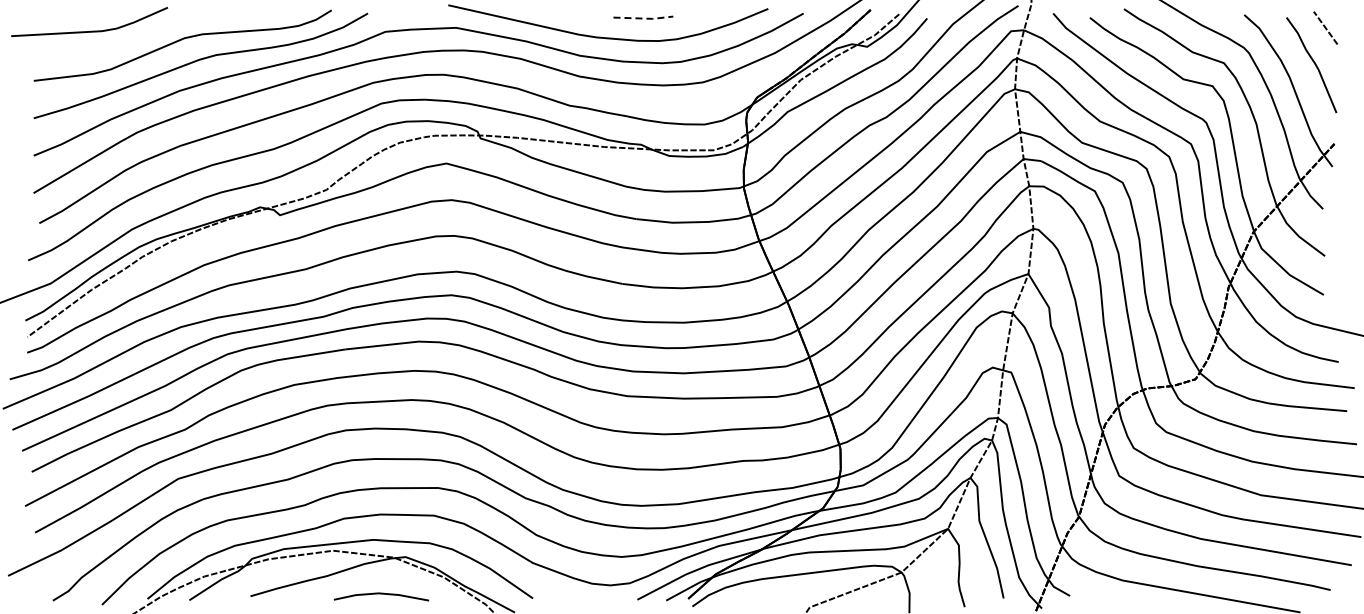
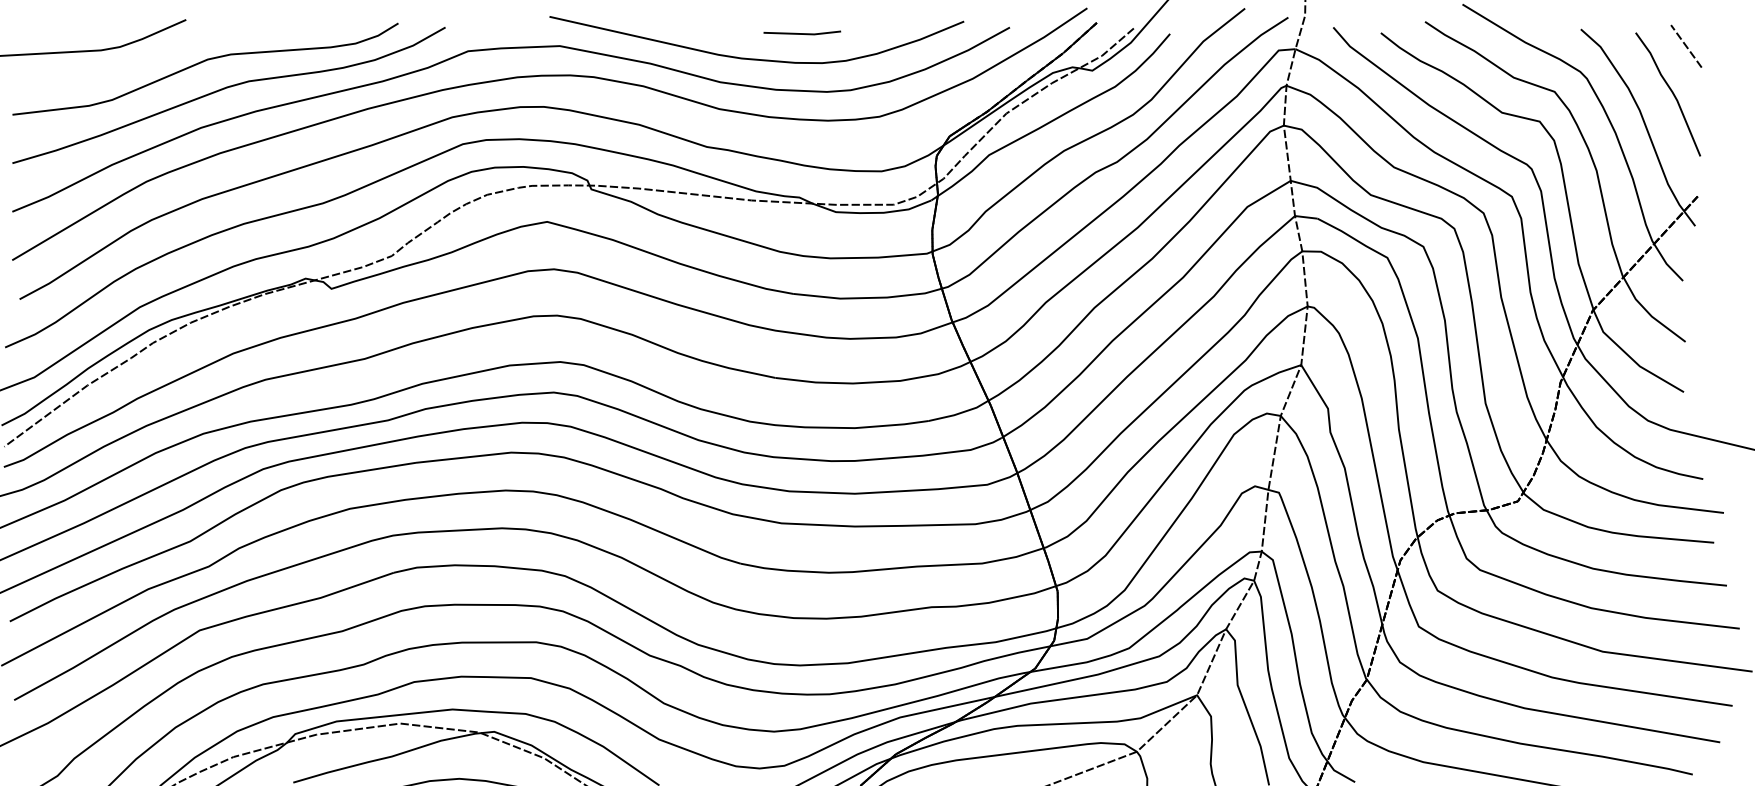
line: (643, 18) -> (802, 33), dashed -> solid

